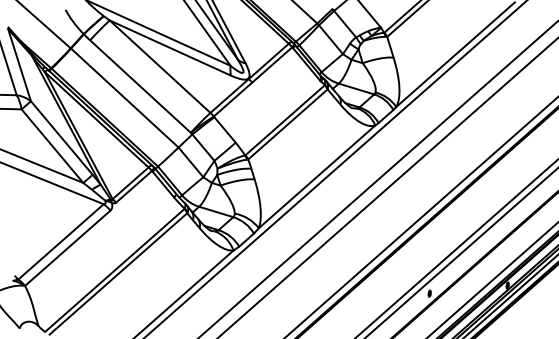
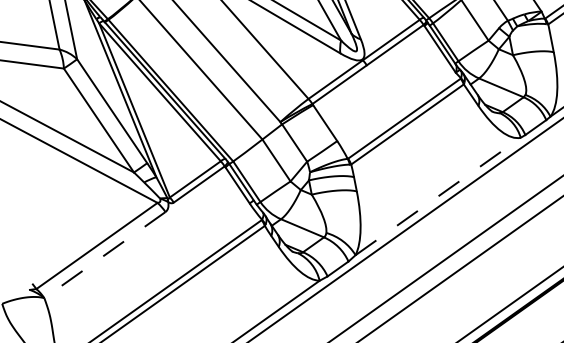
line: (317, 176) -> (438, 196), solid -> dashed
line: (67, 248) -> (104, 255), solid -> dashed

